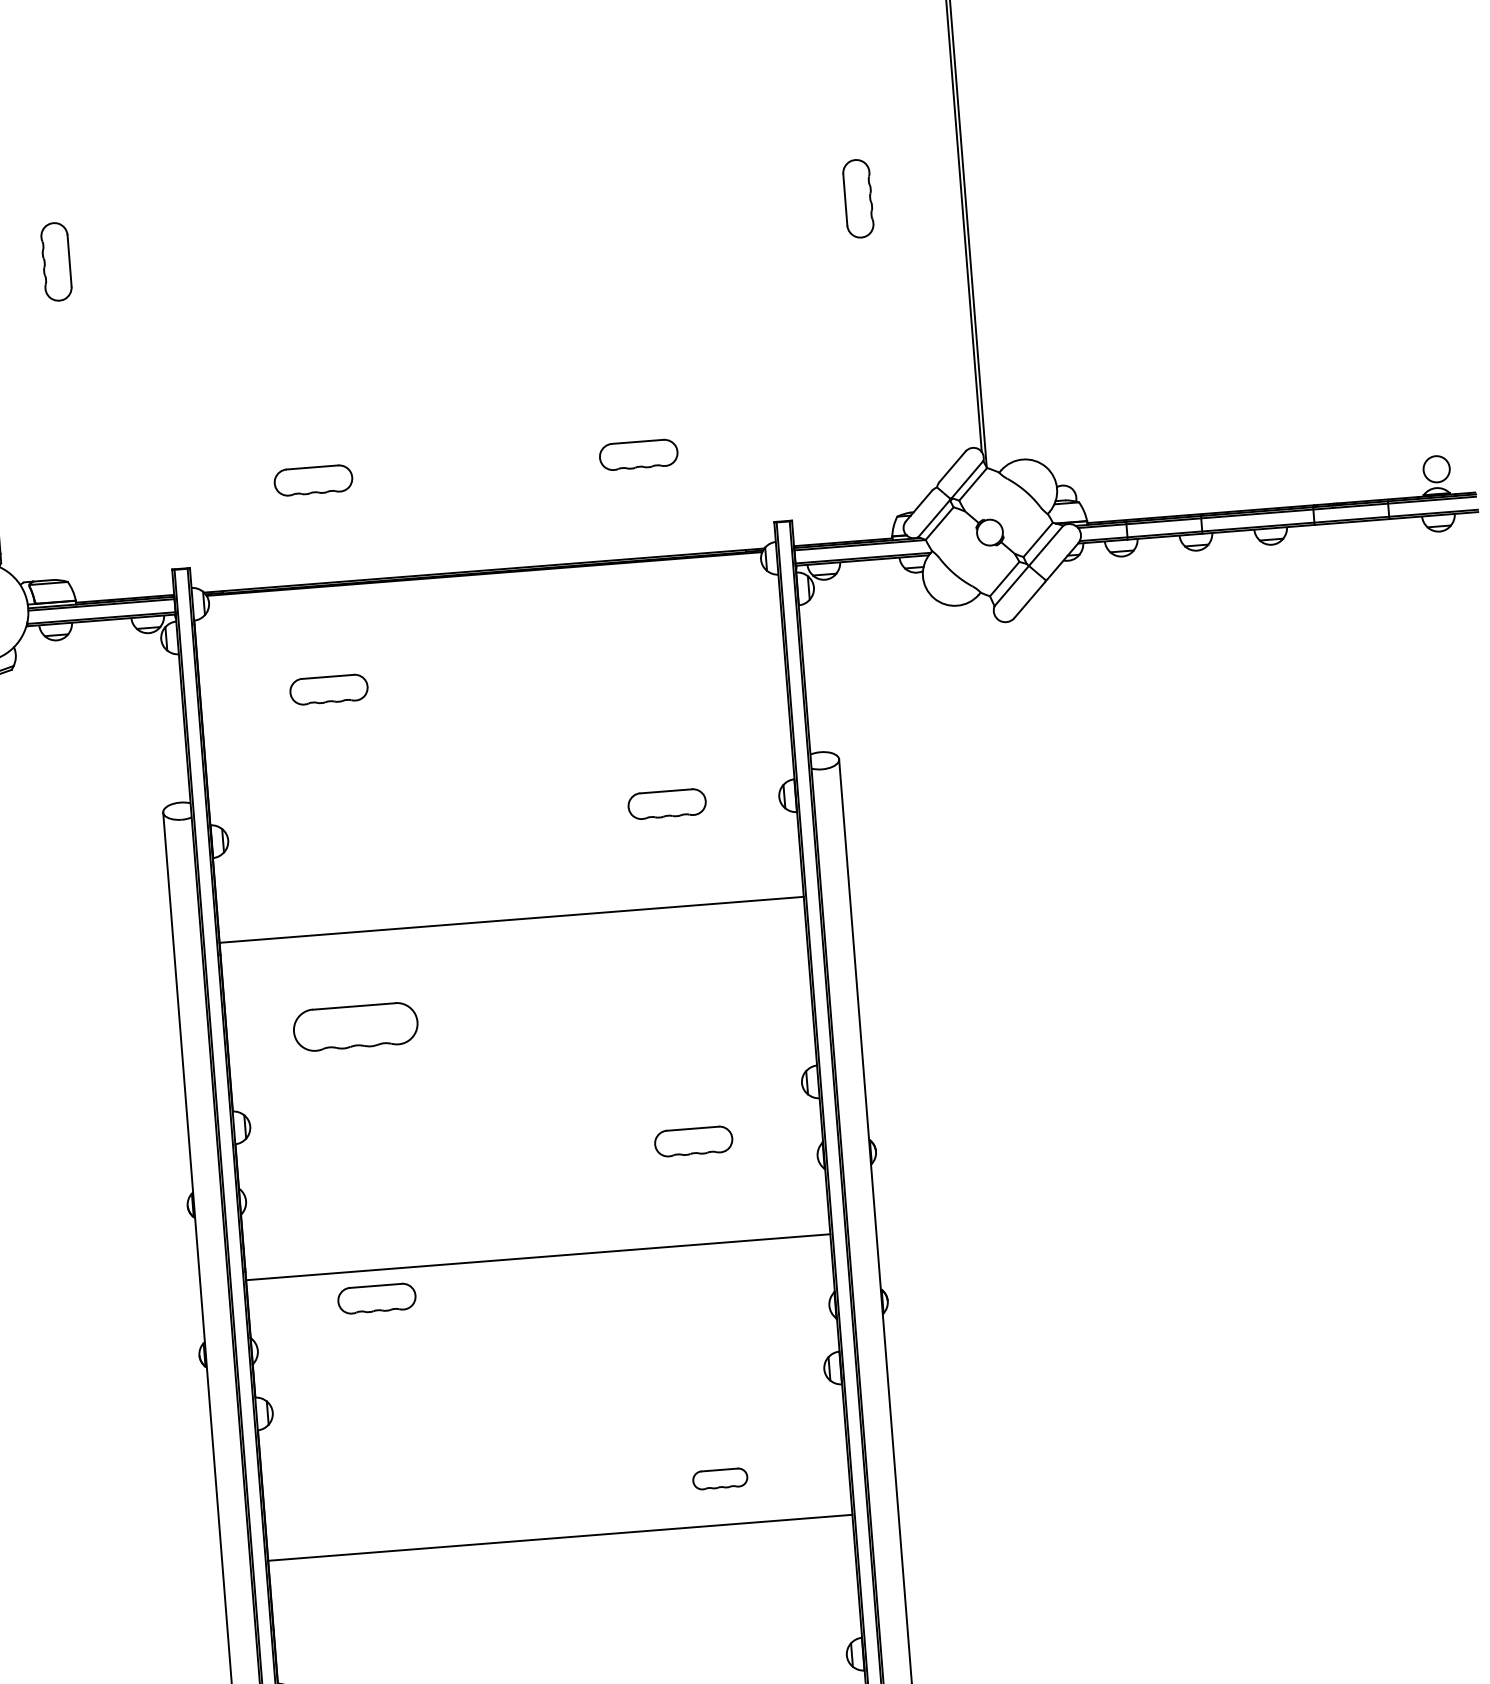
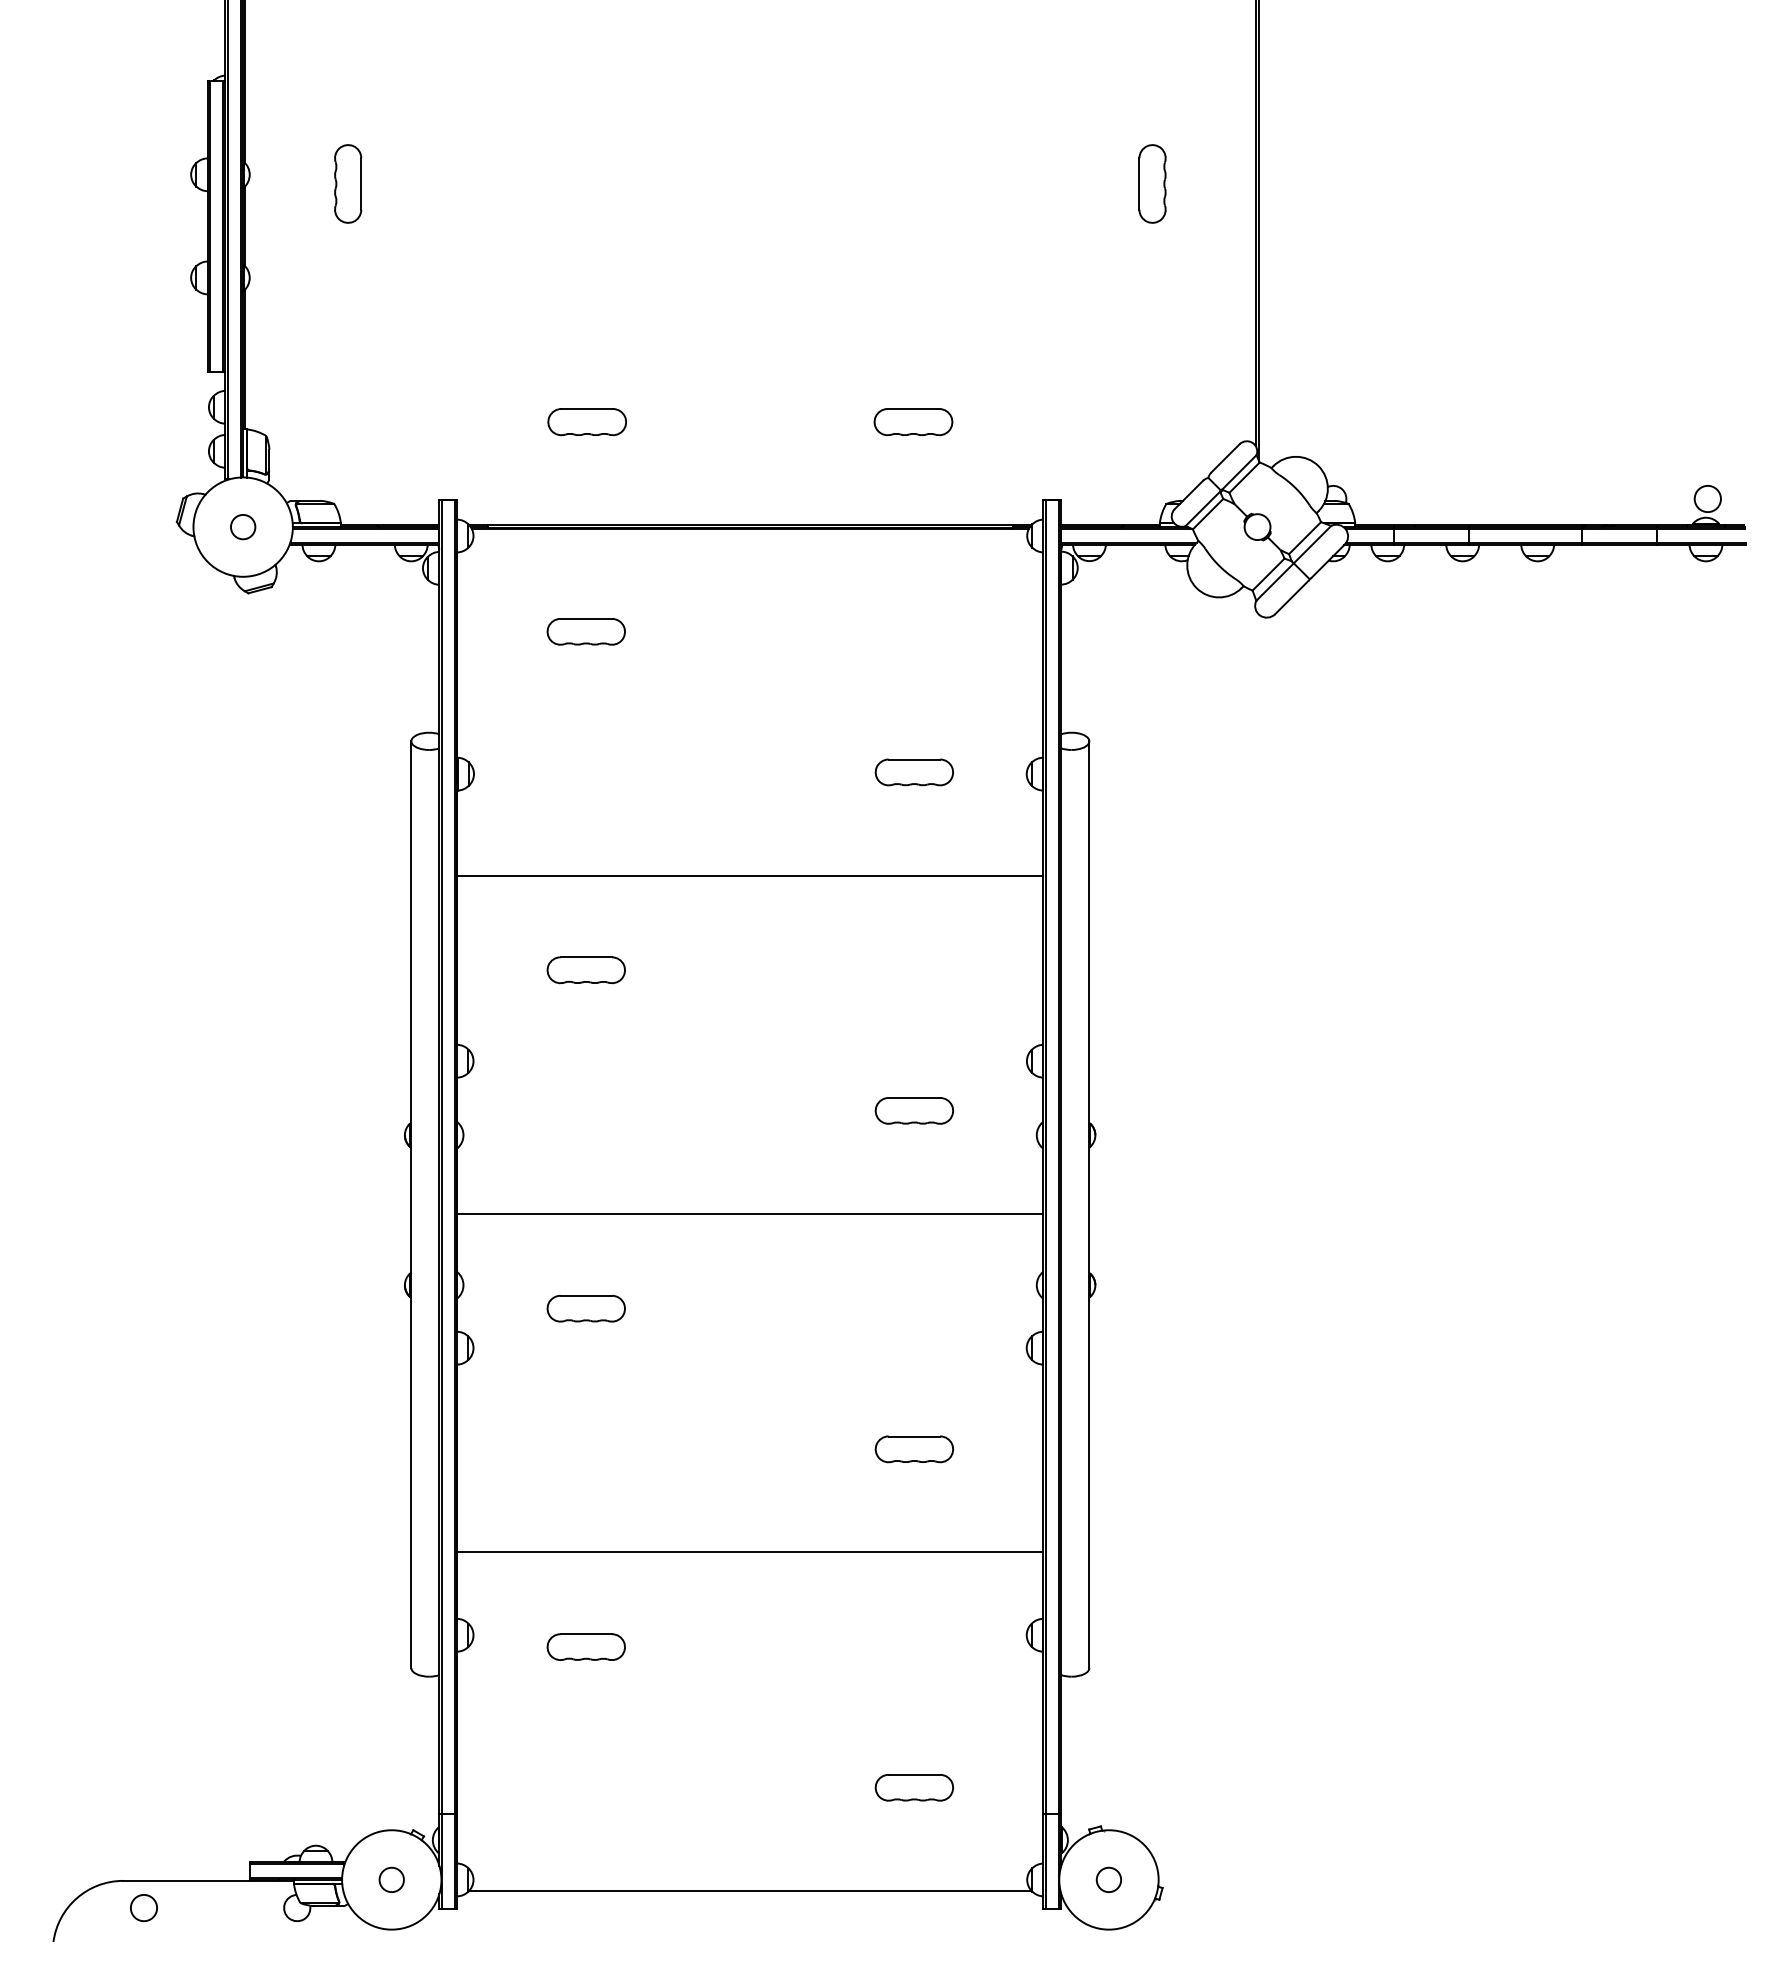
part: (354, 1027) -> (585, 970), size x0.62
part: (376, 1298) -> (585, 1308), moved
part: (720, 1479) -> (914, 1449), size x1.43
line: (560, 1537) -> (750, 1552), moved

